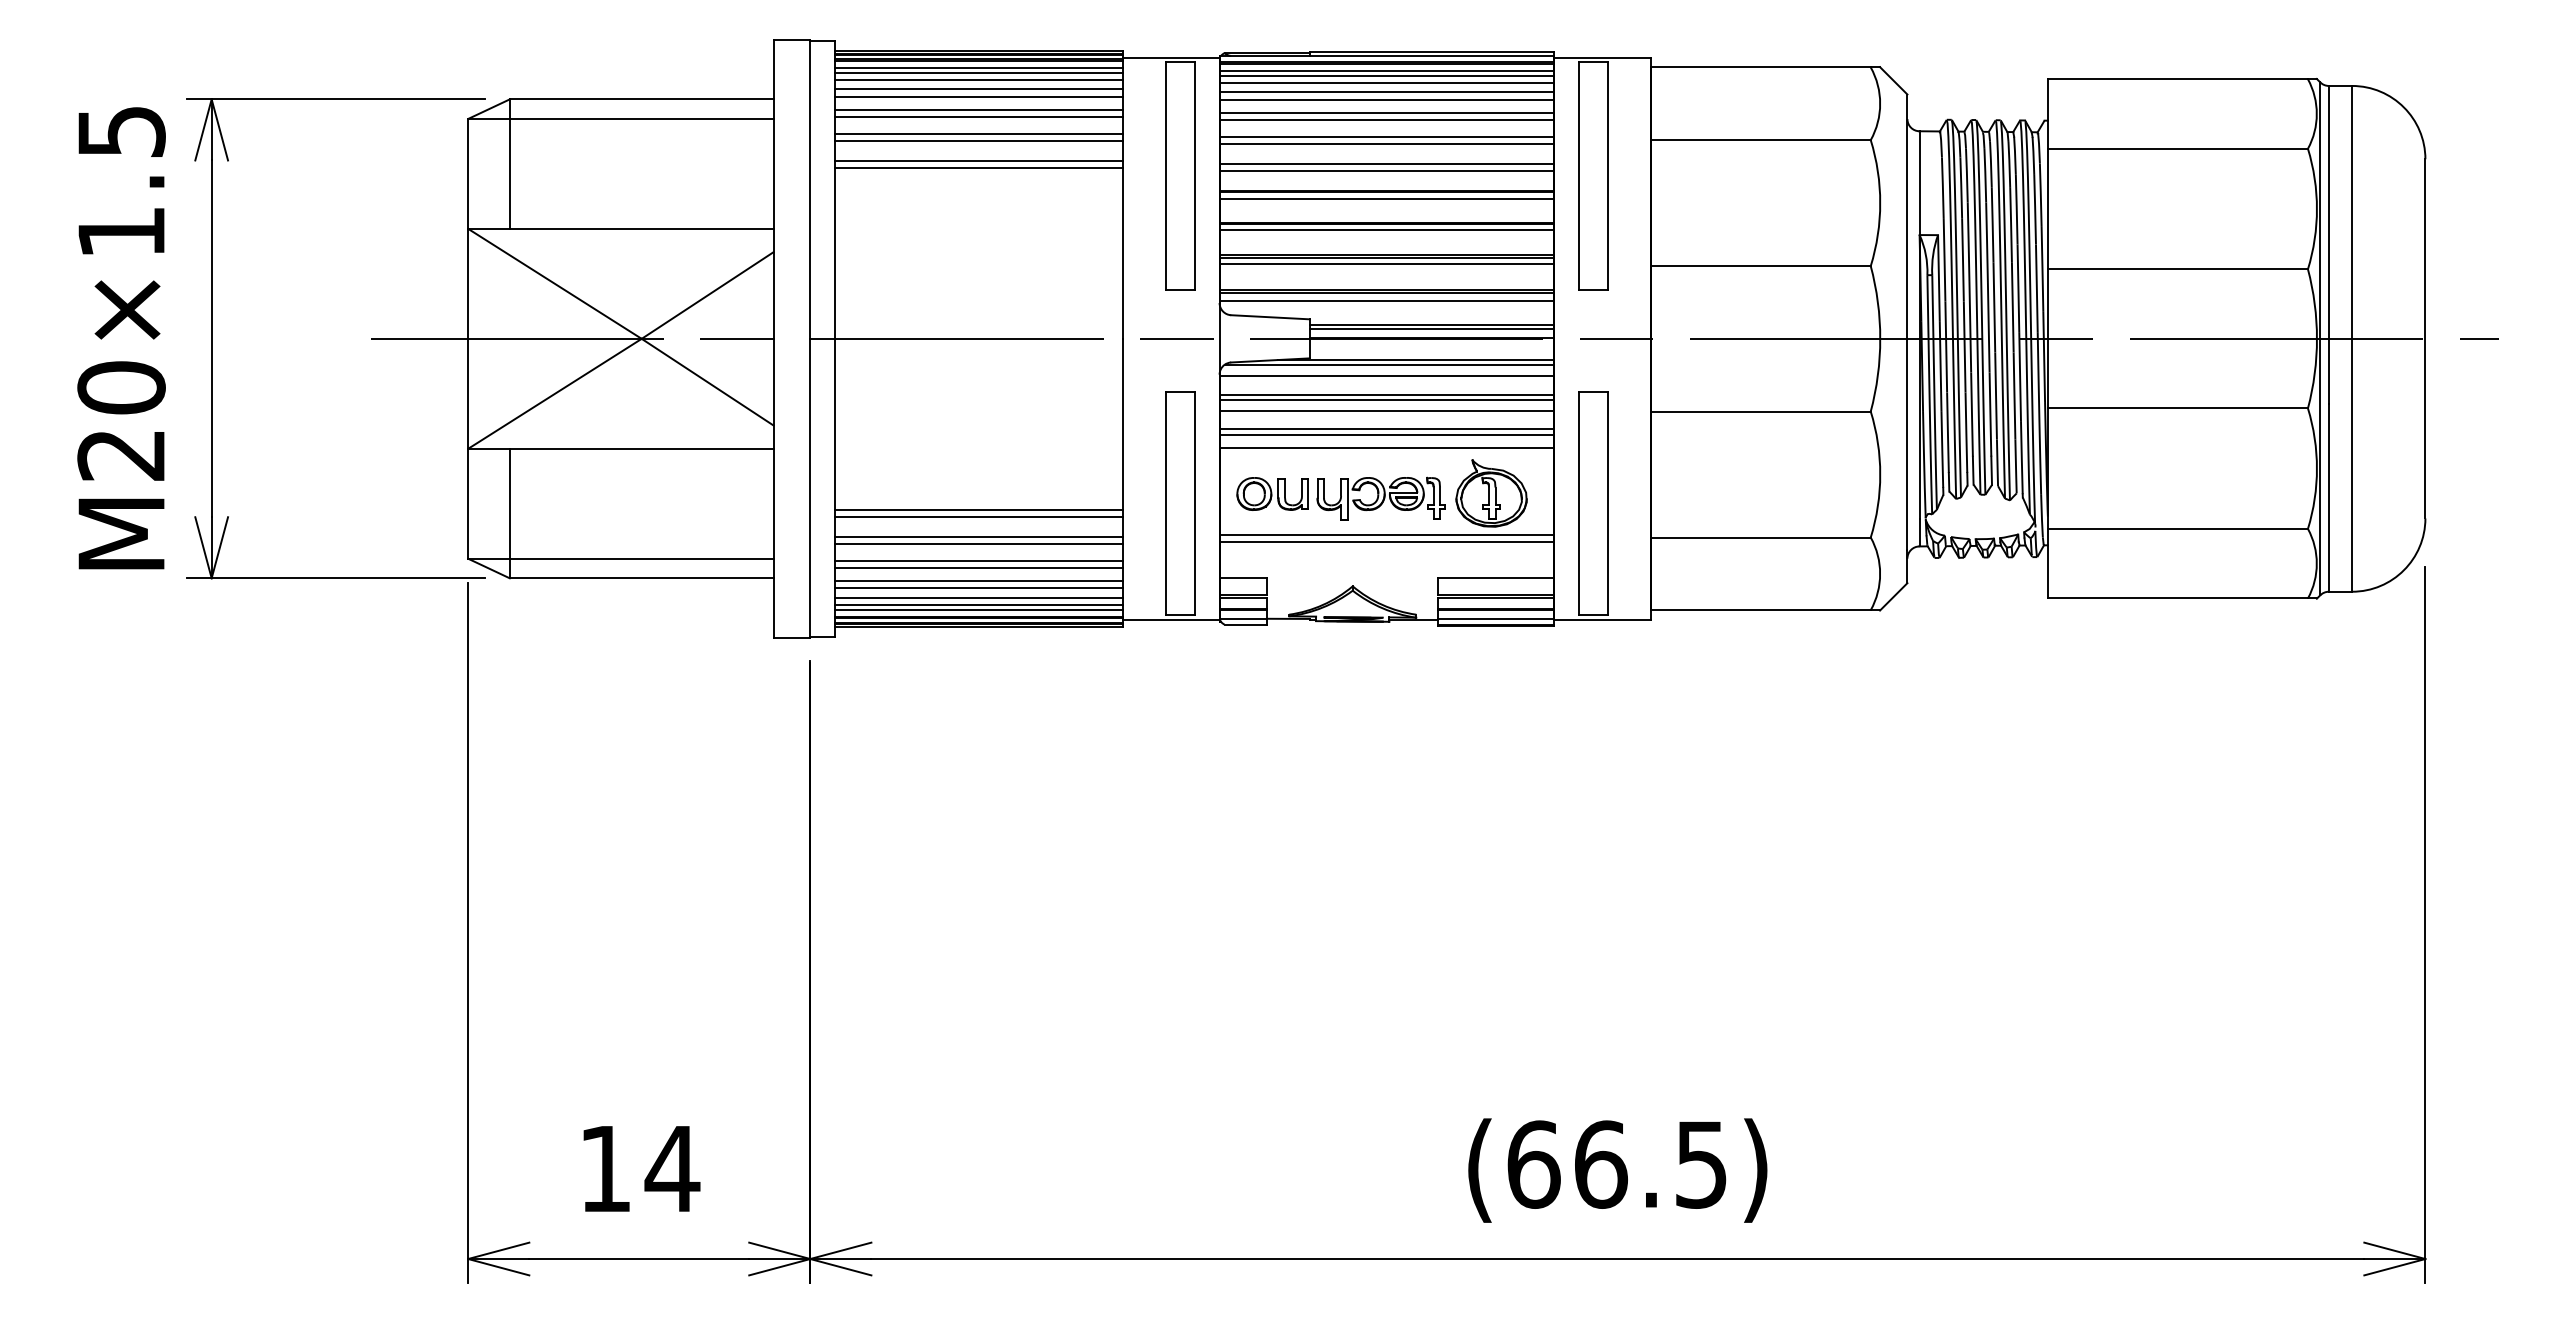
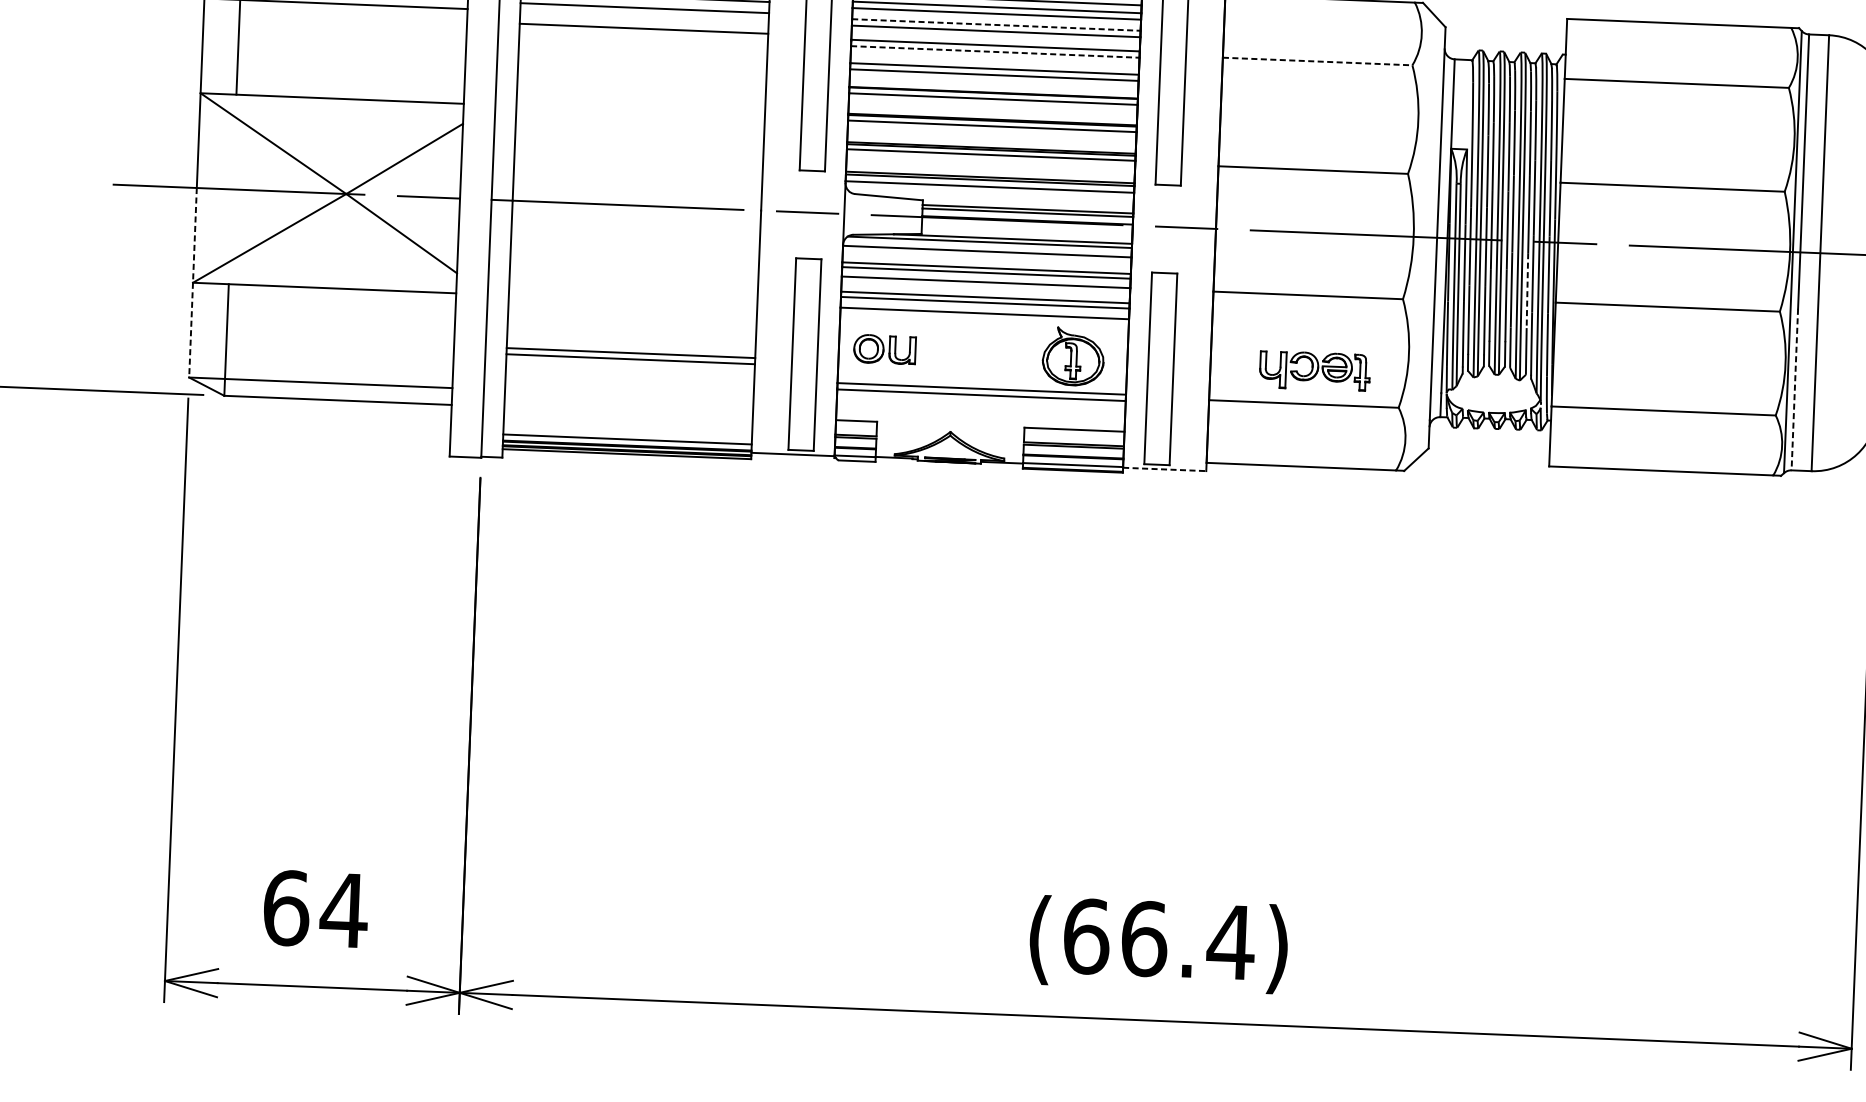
line: (1387, 112) -> (996, 24), solid -> dashed
line: (978, 117) -> (644, 14), removed
line: (978, 140) -> (643, 34), removed
line: (1760, 140) -> (1317, 61), solid -> dashed
line: (1387, 144) -> (995, 52), solid -> dashed
line: (978, 160) -> (642, 51), removed
line: (978, 167) -> (642, 58), removed
line: (2014, 397) -> (1527, 292), solid -> dashed
line: (468, 448) -> (193, 282), solid -> dashed
part: (1380, 498) -> (1314, 370), moved
line: (2328, 498) -> (1794, 389), solid -> dashed
line: (978, 536) -> (629, 376), removed
line: (978, 544) -> (629, 382), removed
line: (978, 560) -> (628, 396), removed
line: (978, 568) -> (628, 403), removed
line: (978, 580) -> (628, 413), removed
line: (978, 588) -> (627, 420), removed
line: (978, 597) -> (627, 428), removed
line: (978, 604) -> (627, 434), removed
line: (1603, 619) -> (1165, 469), solid -> dashed
text: (1701, 1164) -> (1231, 942), (66.5) -> (66.4)
text: (605, 1168) -> (286, 907), 14 -> 64

